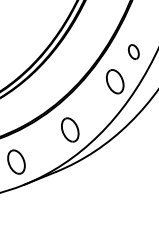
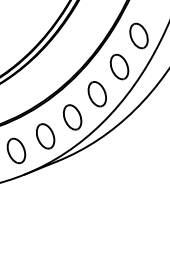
part: (133, 51) -> (138, 35), size x1.67
part: (93, 108) -> (96, 94), added
part: (44, 148) -> (45, 136), added

